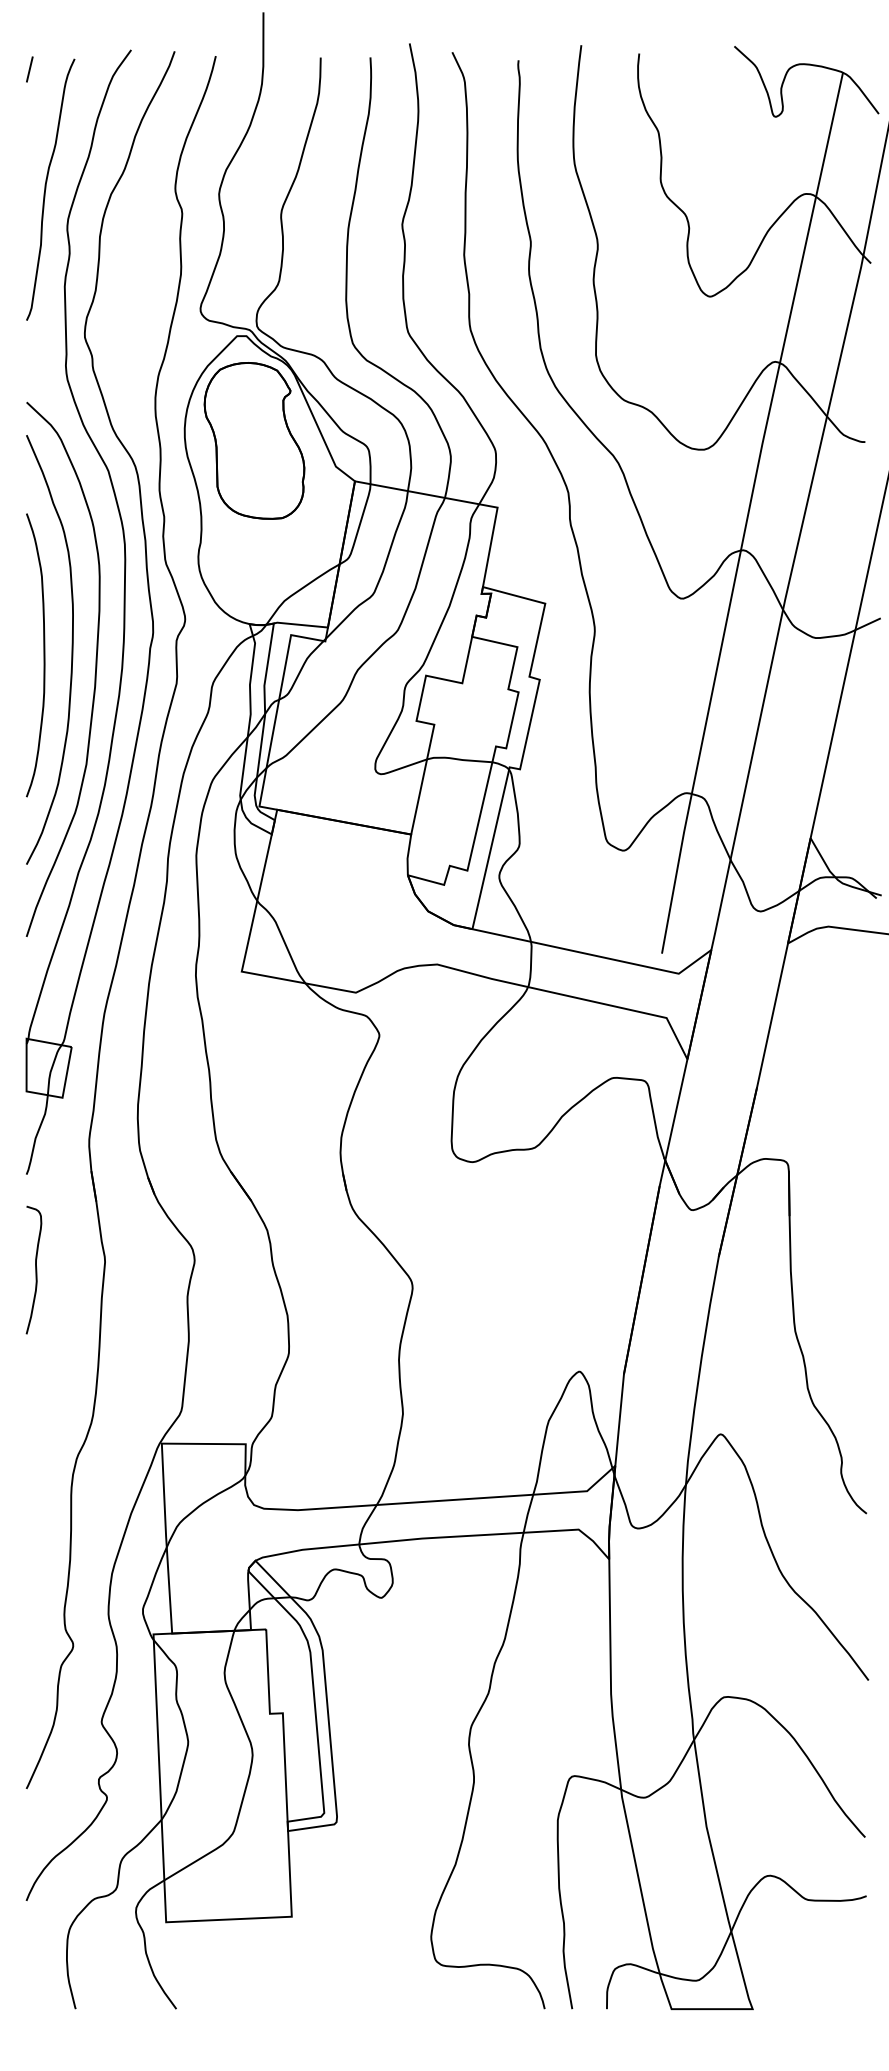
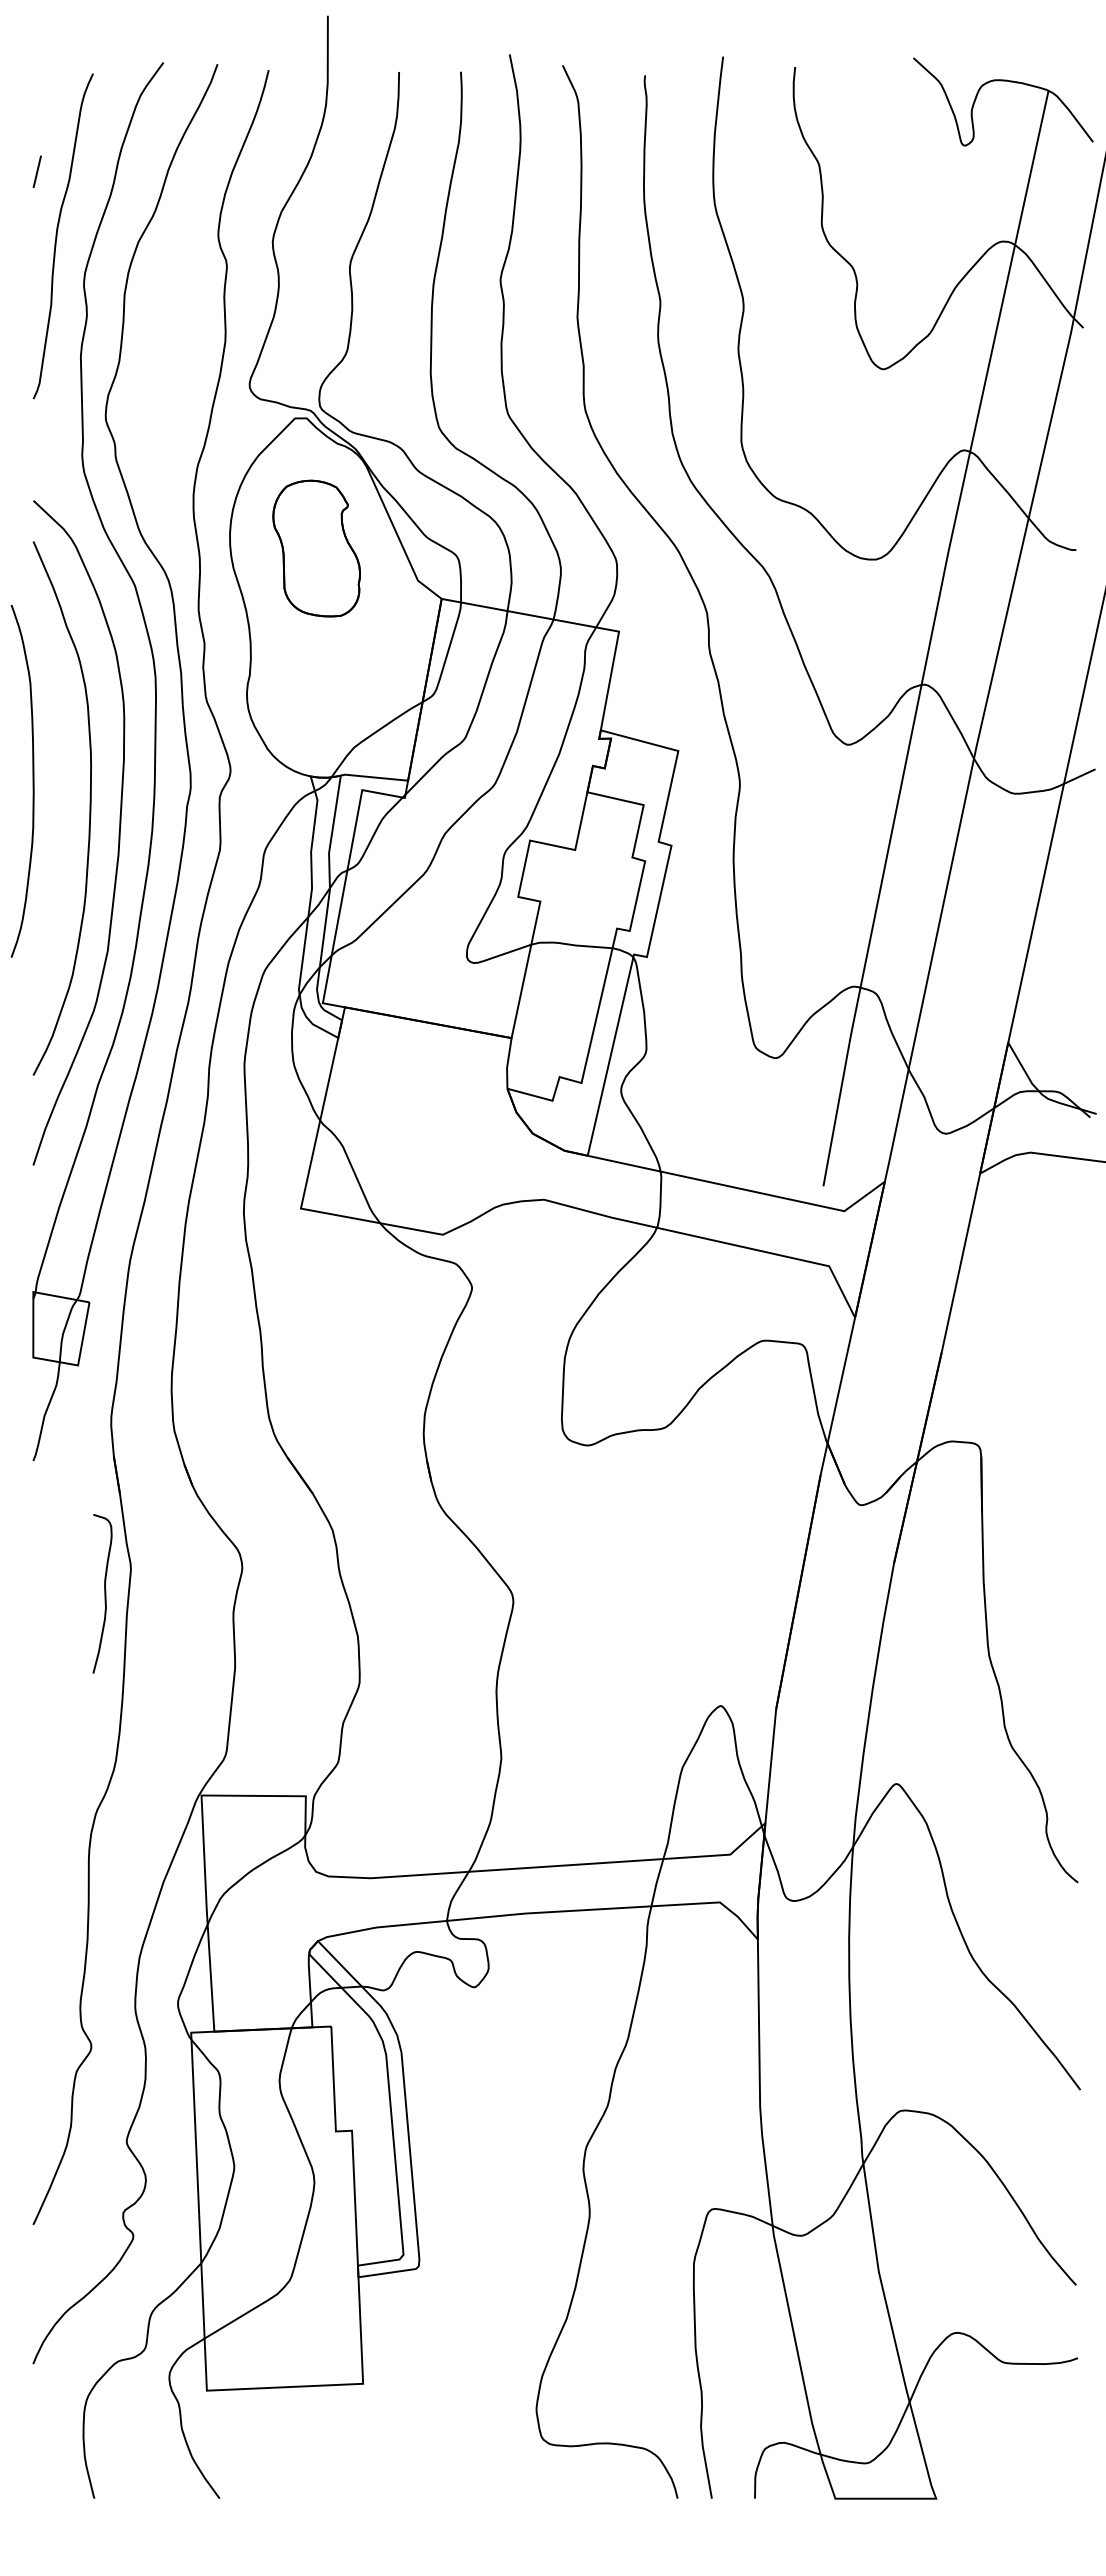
line: (29, 69) -> (36, 171), moved
part: (254, 440) -> (316, 548), size x0.7
curve: (43, 655) -> (32, 781), moved
curve: (35, 1269) -> (104, 1593), moved

